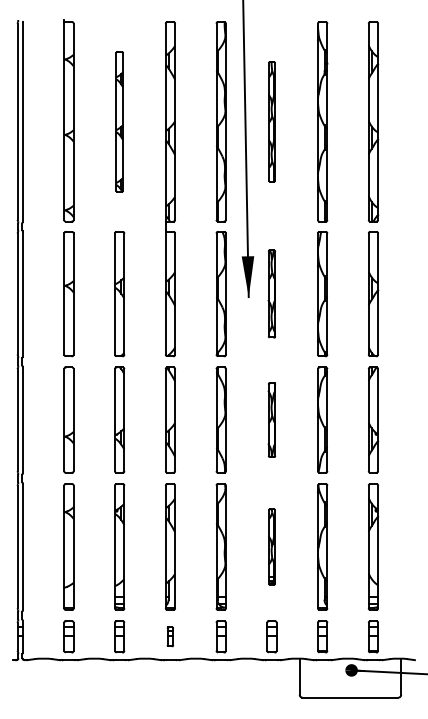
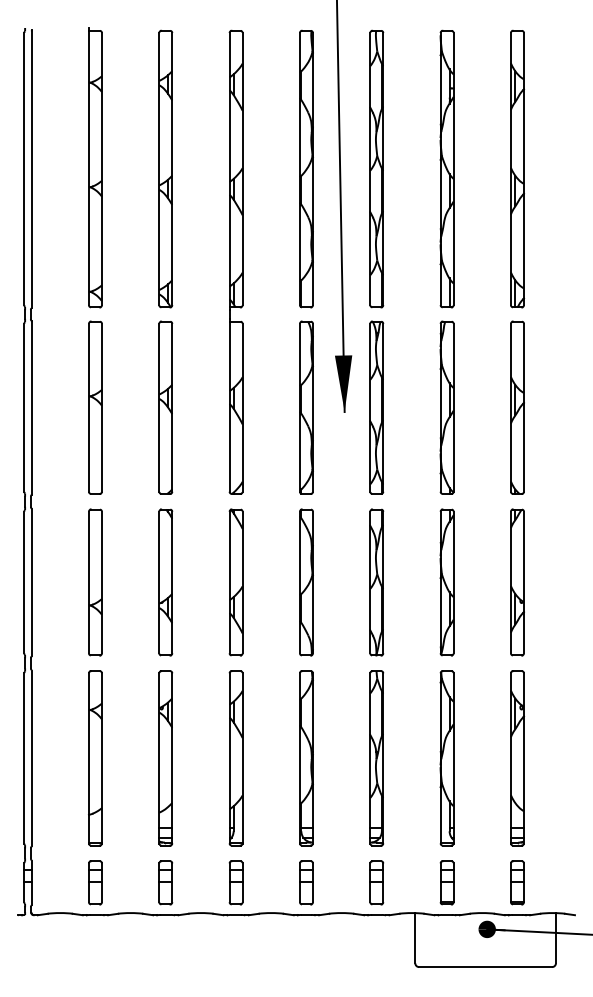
part: (119, 121) -> (165, 168), size x1.43
part: (271, 121) -> (376, 168), size x1.67
part: (271, 293) -> (376, 407), size x1.43
part: (271, 420) -> (376, 582), size x1.43
part: (271, 547) -> (376, 758), size x1.67
part: (169, 636) -> (235, 882), size x1.67

